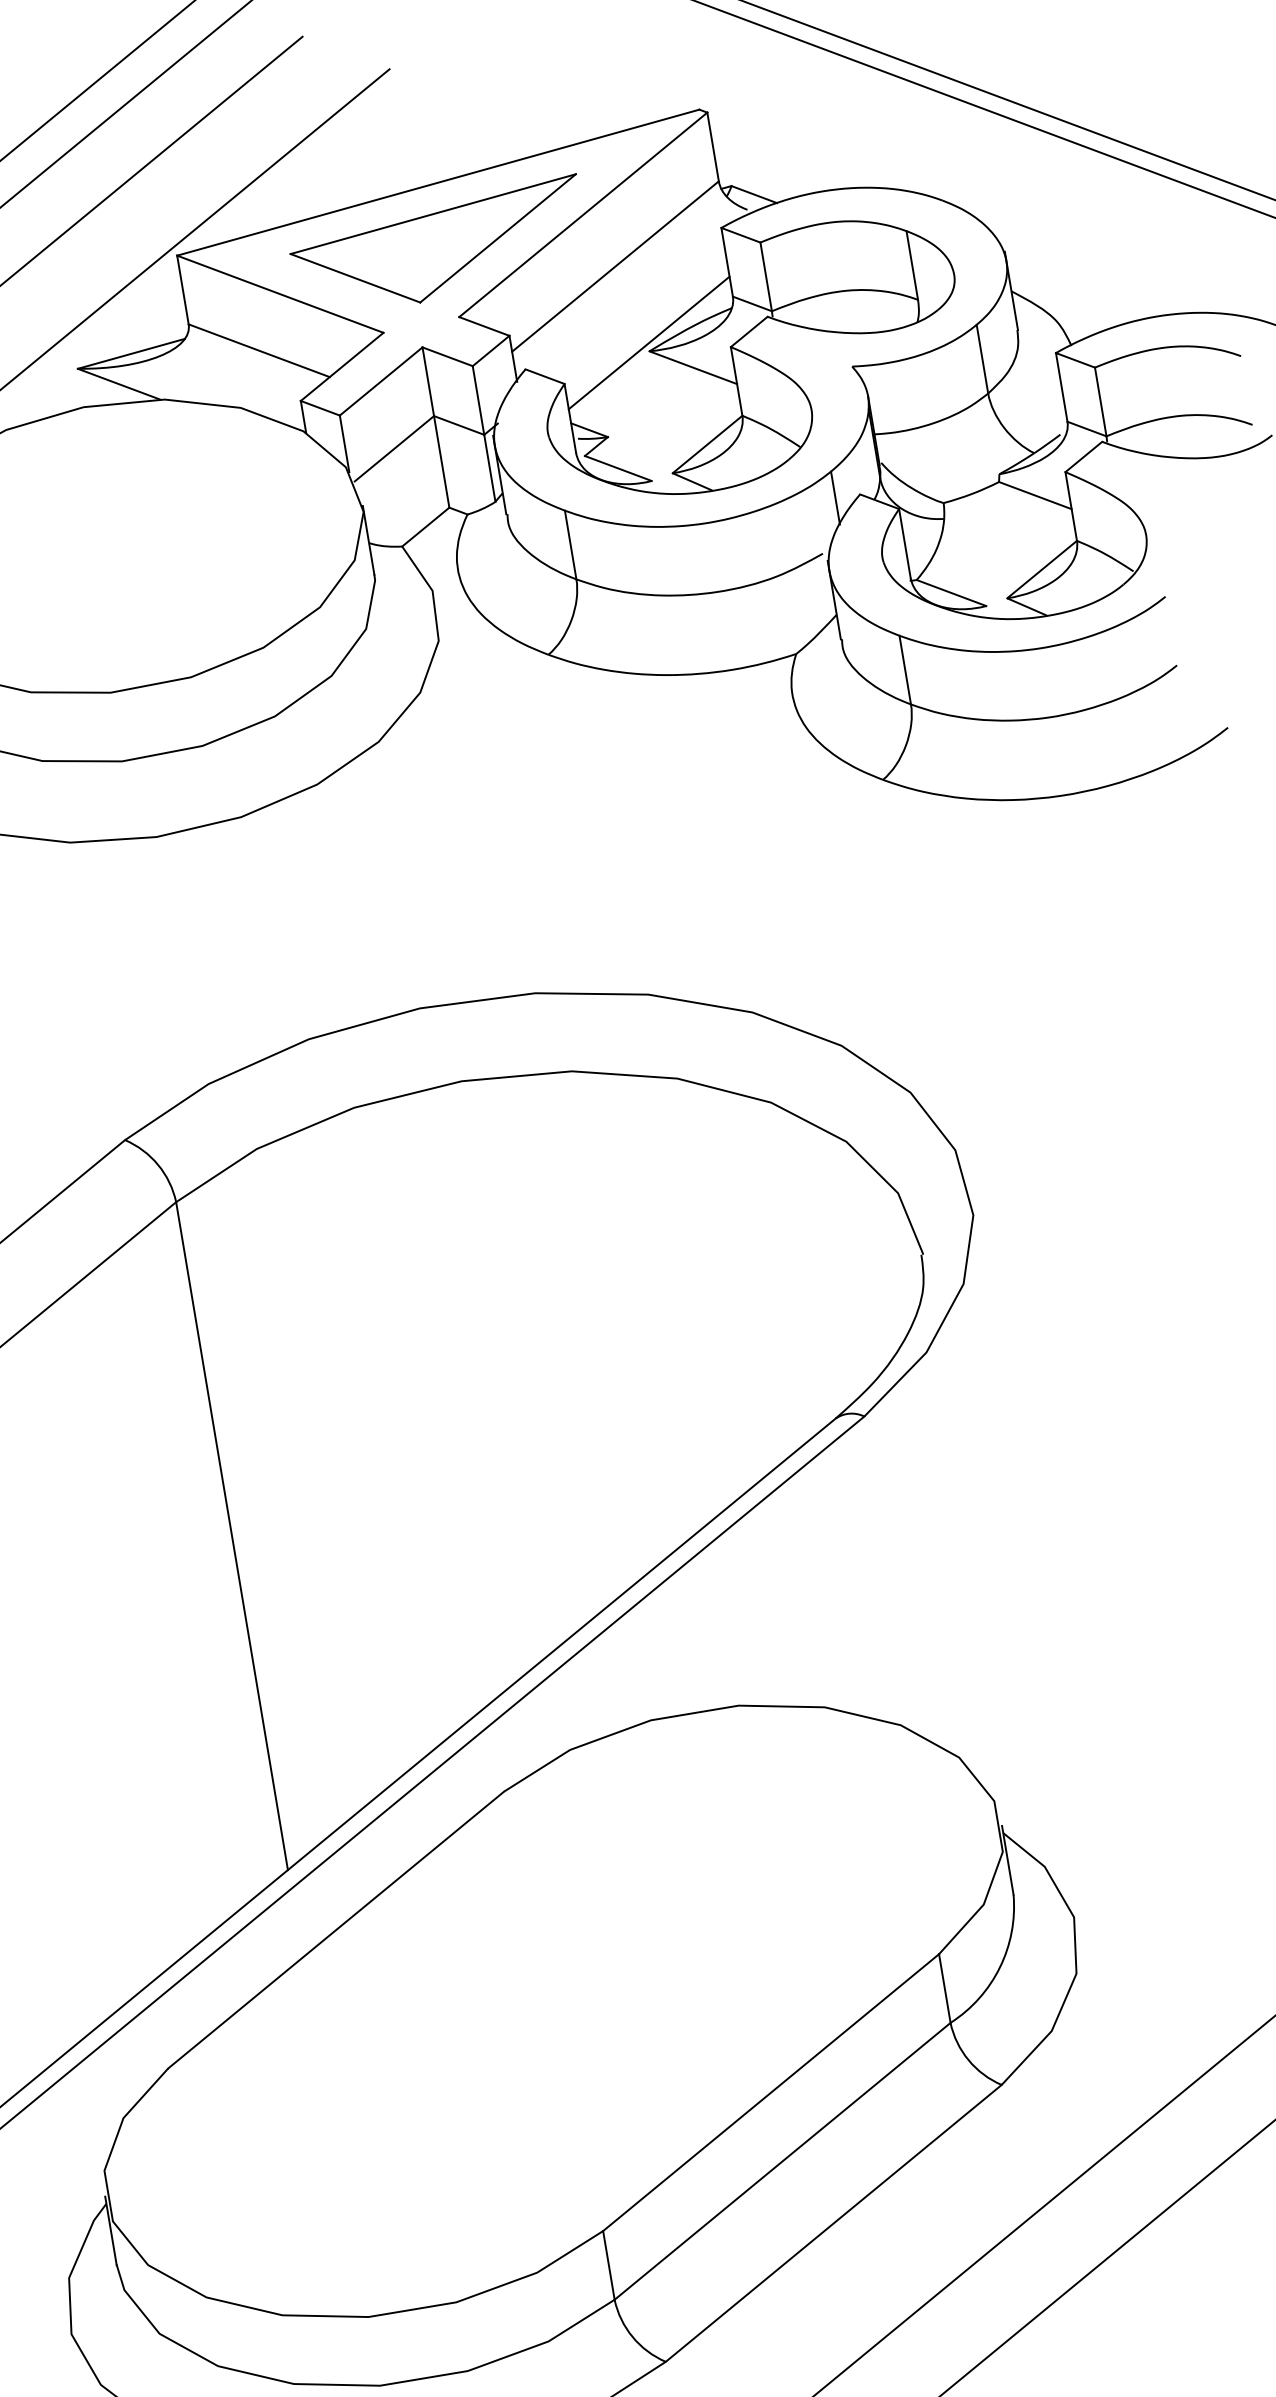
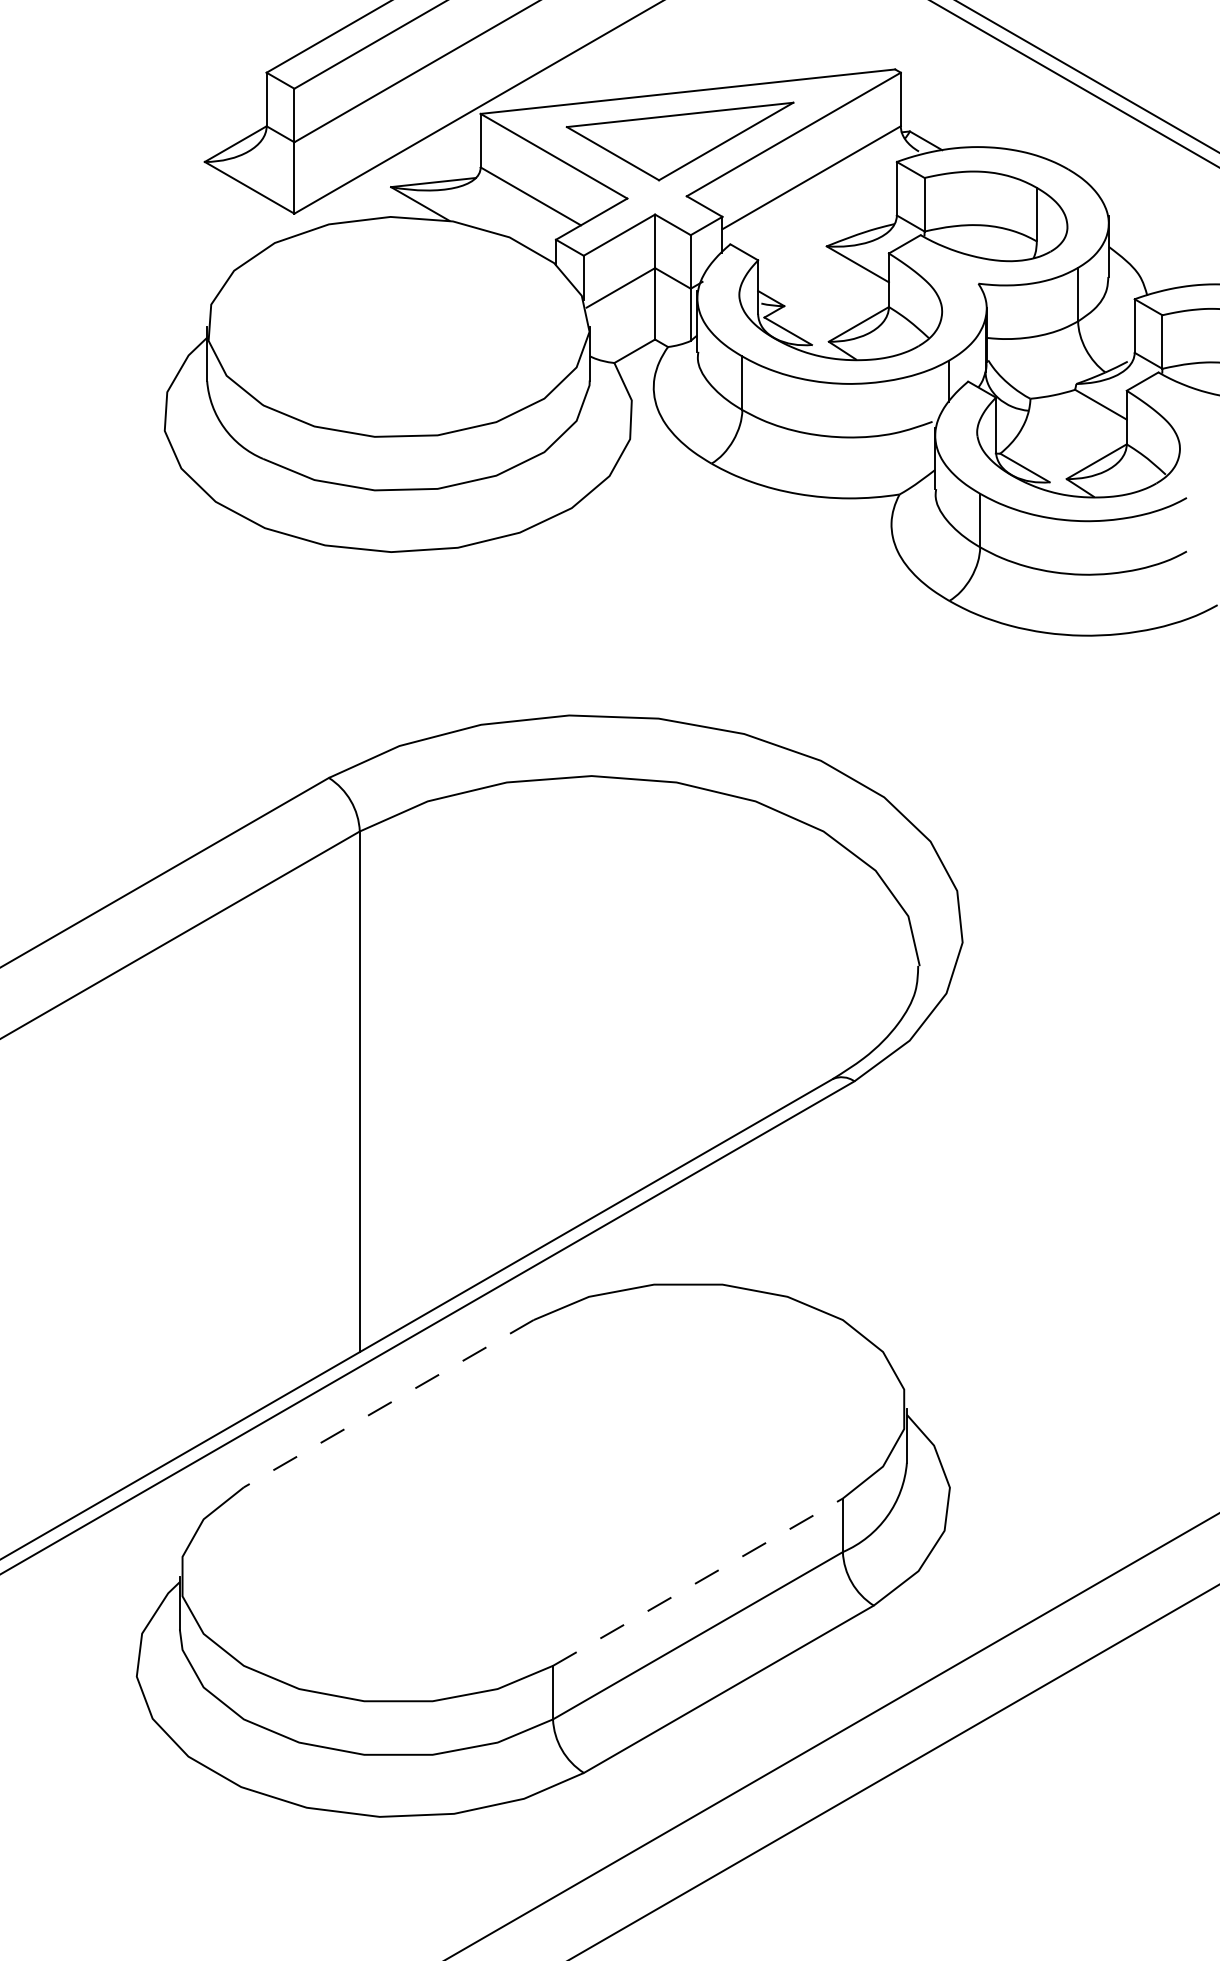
line: (649, 342) -> (827, 239), removed
line: (335, 1929) -> (388, 1403), solid -> dashed
line: (771, 2091) -> (698, 1581), solid -> dashed

